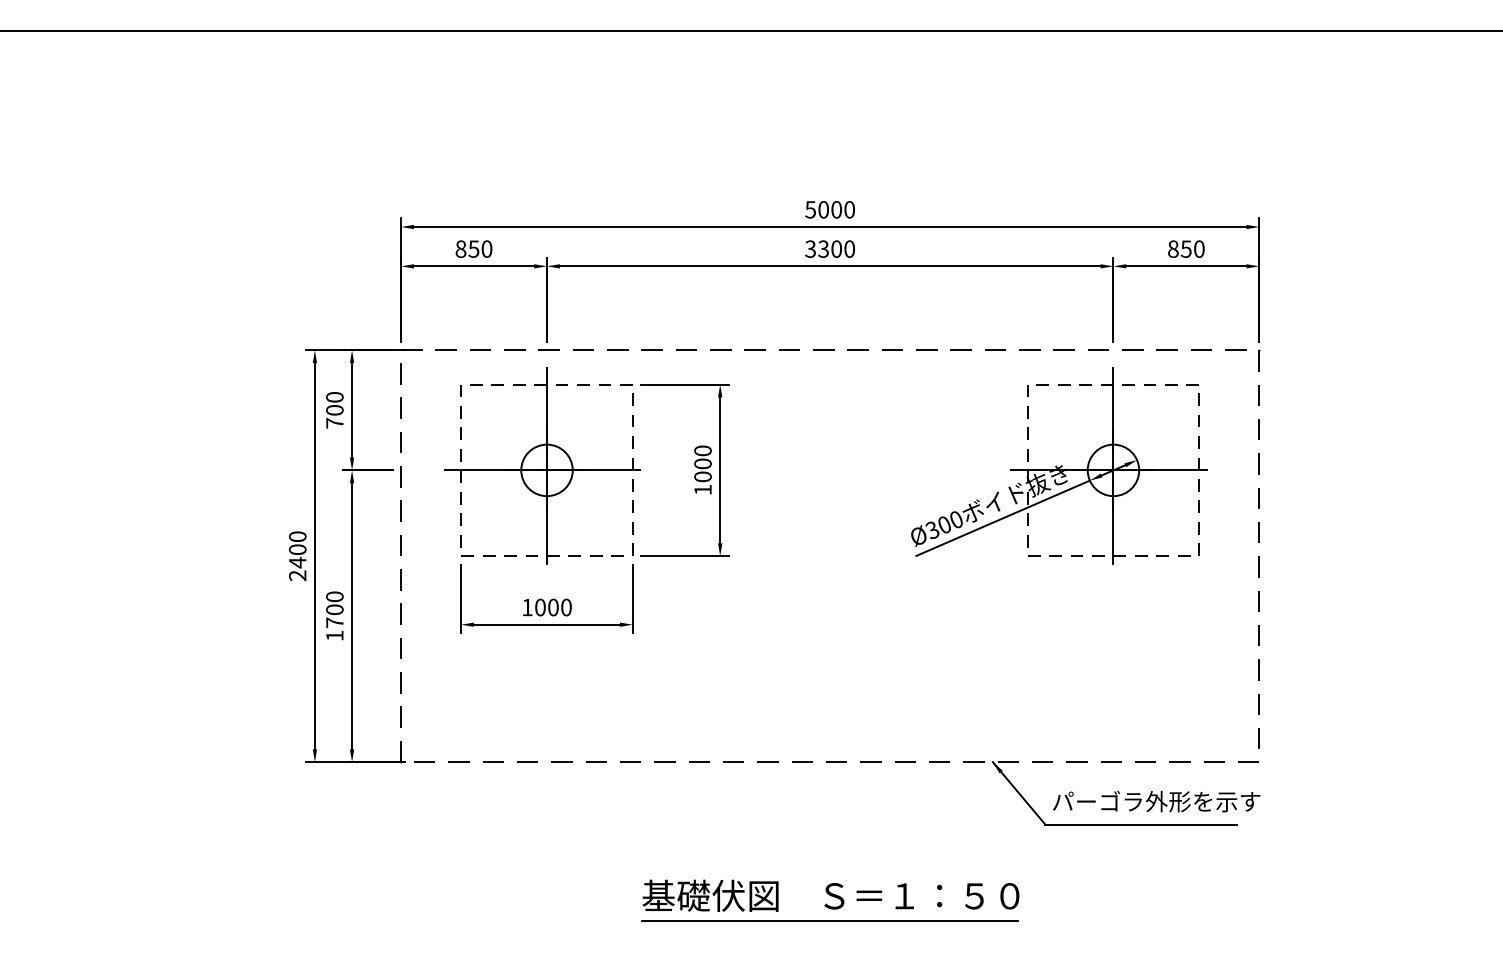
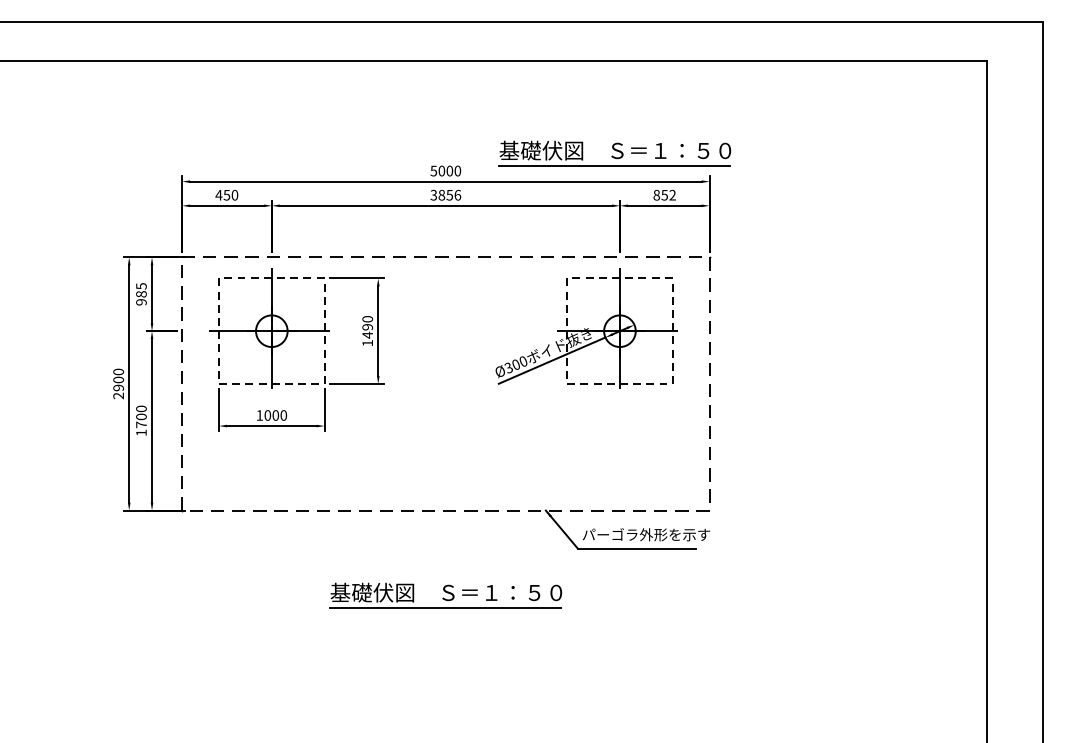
part: (1104, 181) -> (614, 153), added
text: (460, 247) -> (218, 194), 850 -> 450
text: (836, 247) -> (449, 194), 3300 -> 3856
text: (1198, 249) -> (672, 195), 850 -> 852
text: (334, 410) -> (141, 294), 700 -> 985
text: (702, 470) -> (367, 331), 1000 -> 1490
text: (297, 561) -> (118, 387), 2400 -> 2900

